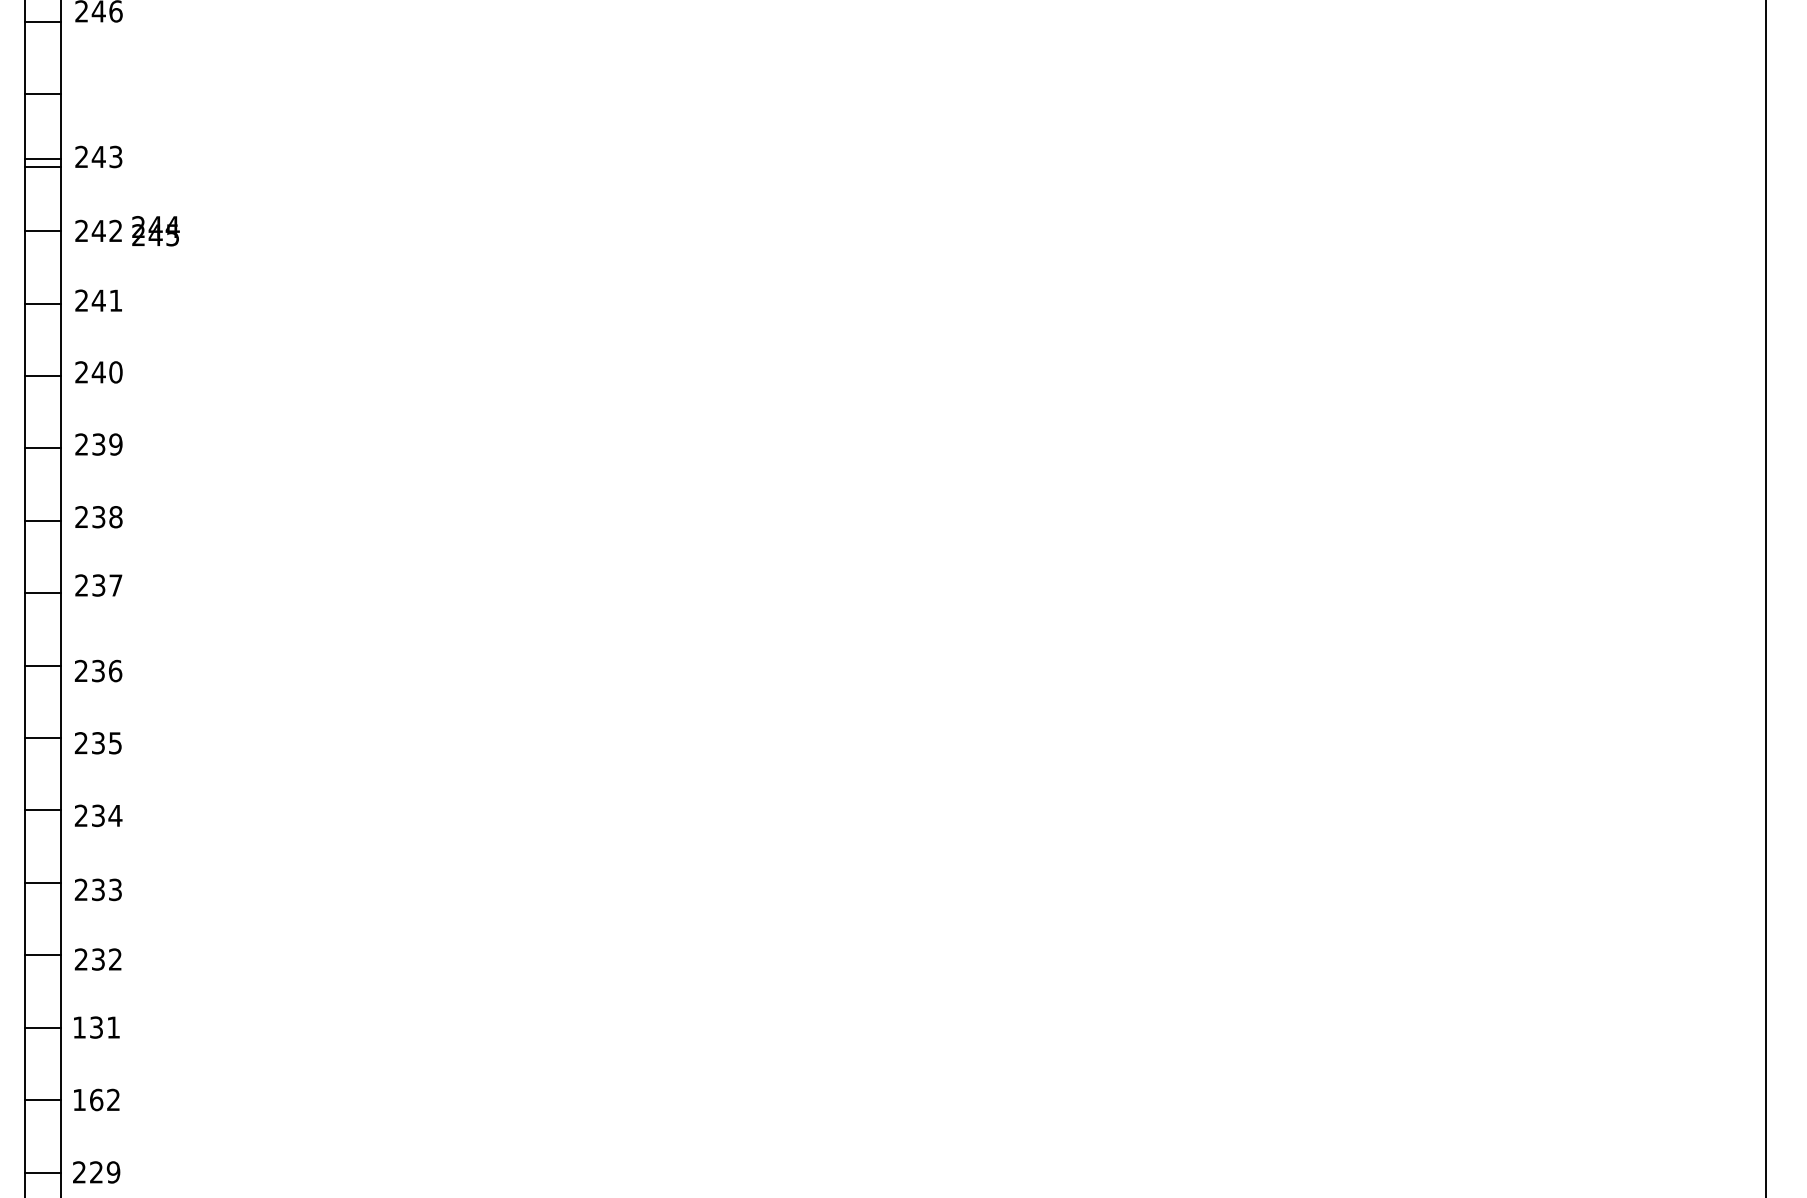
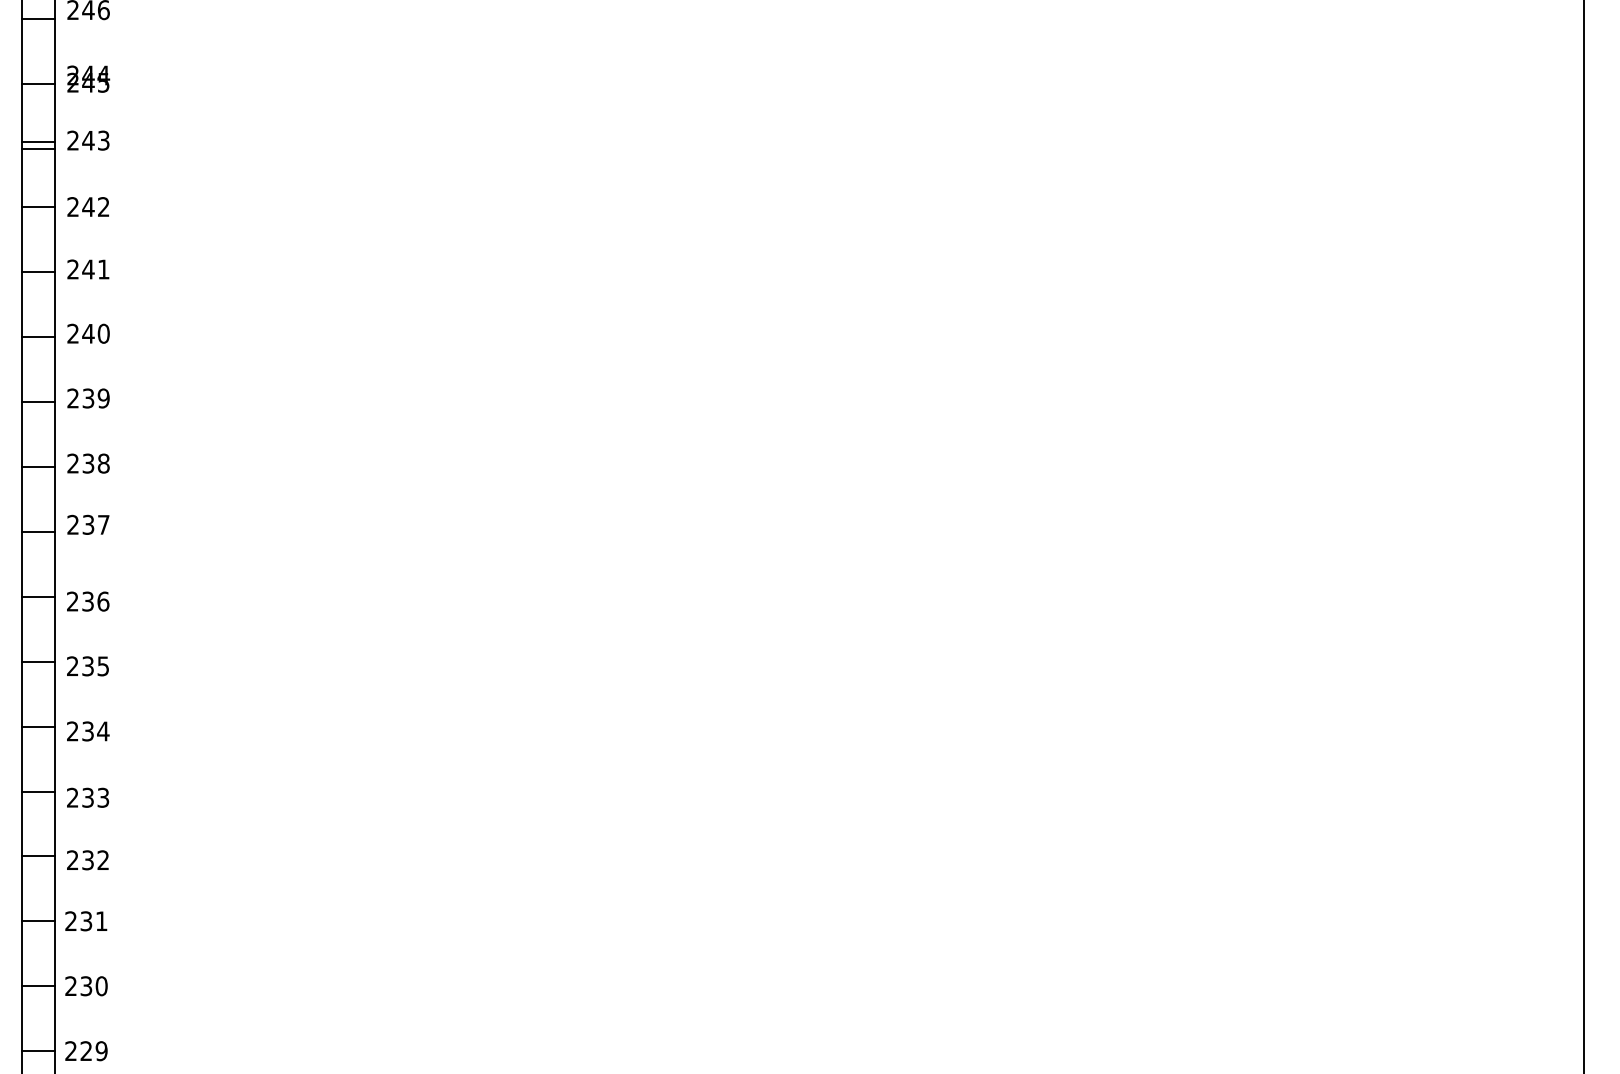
text: (155, 230) -> (88, 78), moved
text: (78, 1026) -> (70, 920), 131 -> 231
text: (96, 1100) -> (86, 986), 162 -> 230

